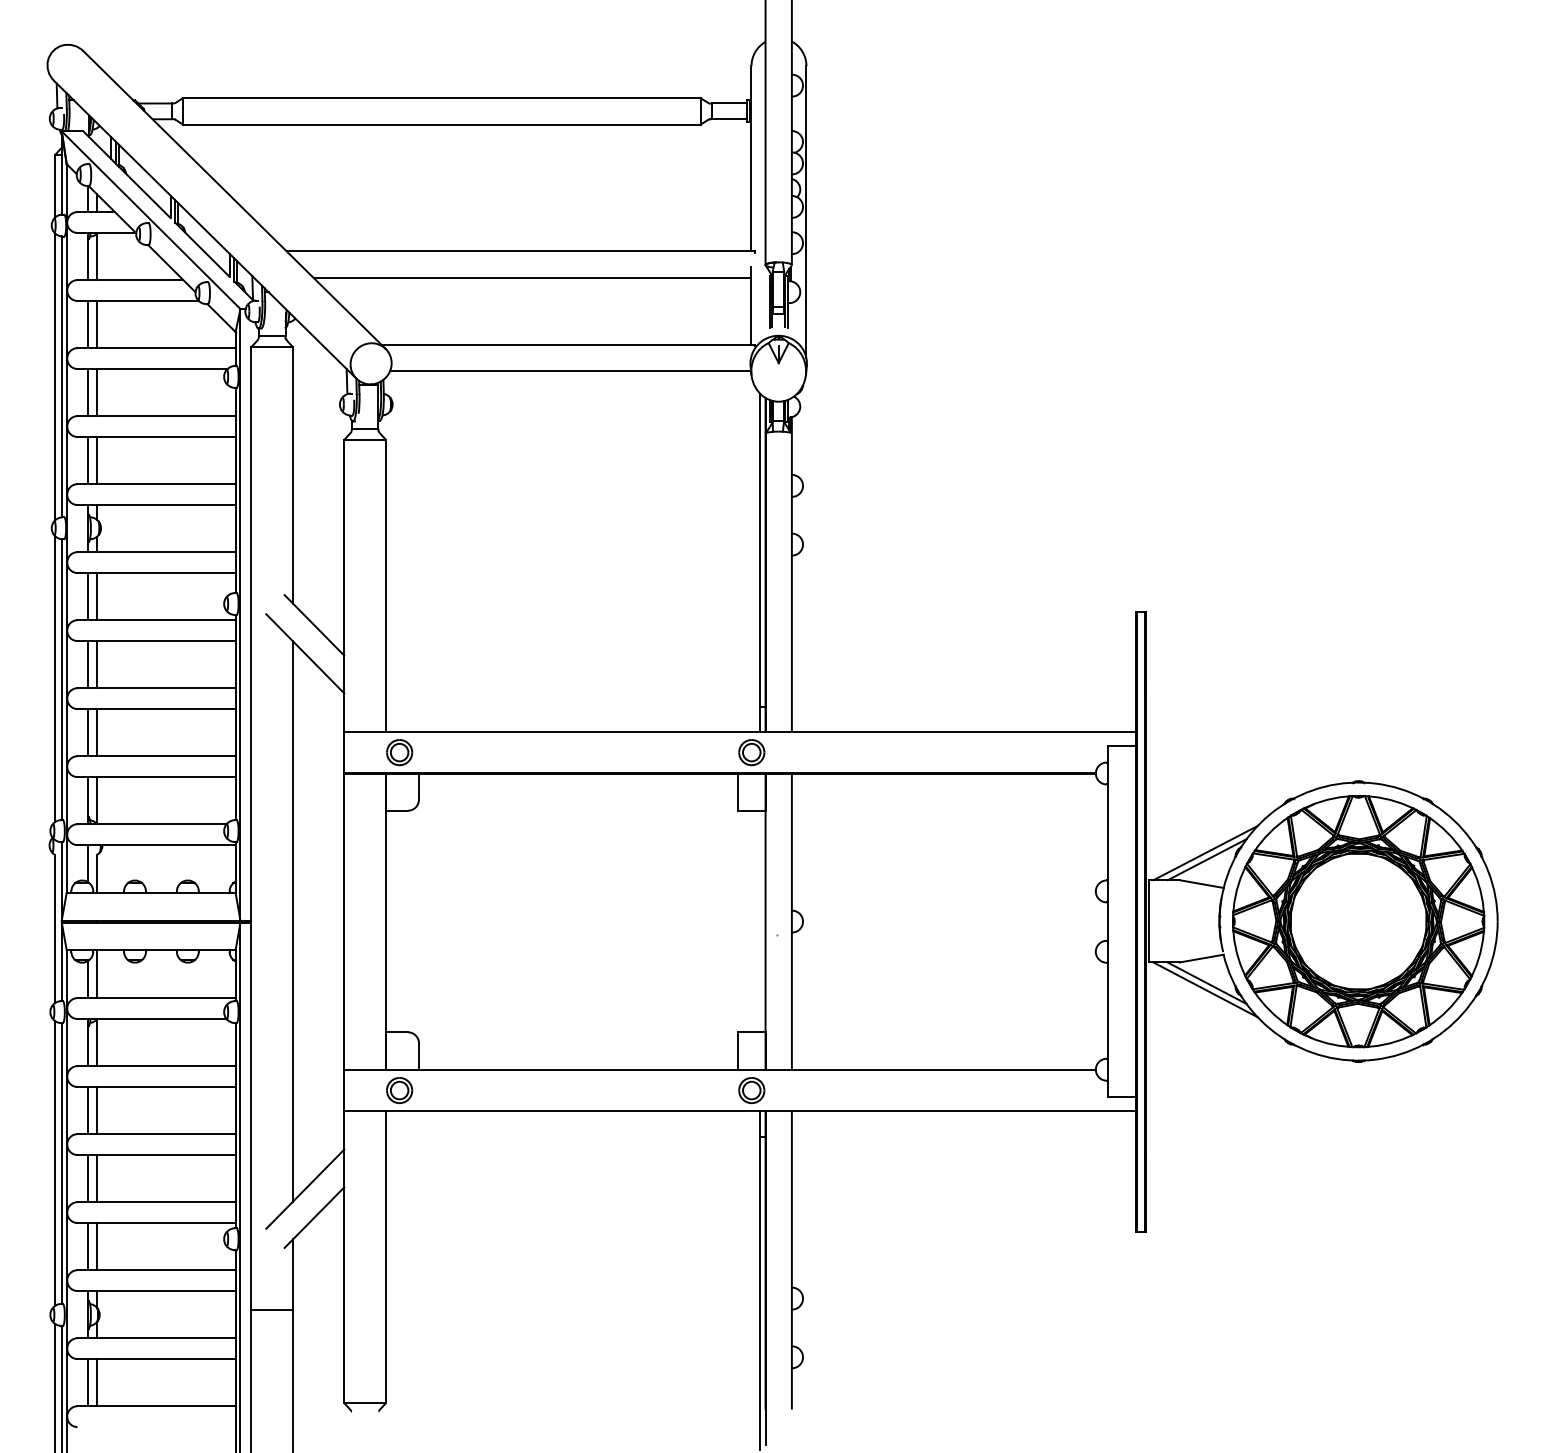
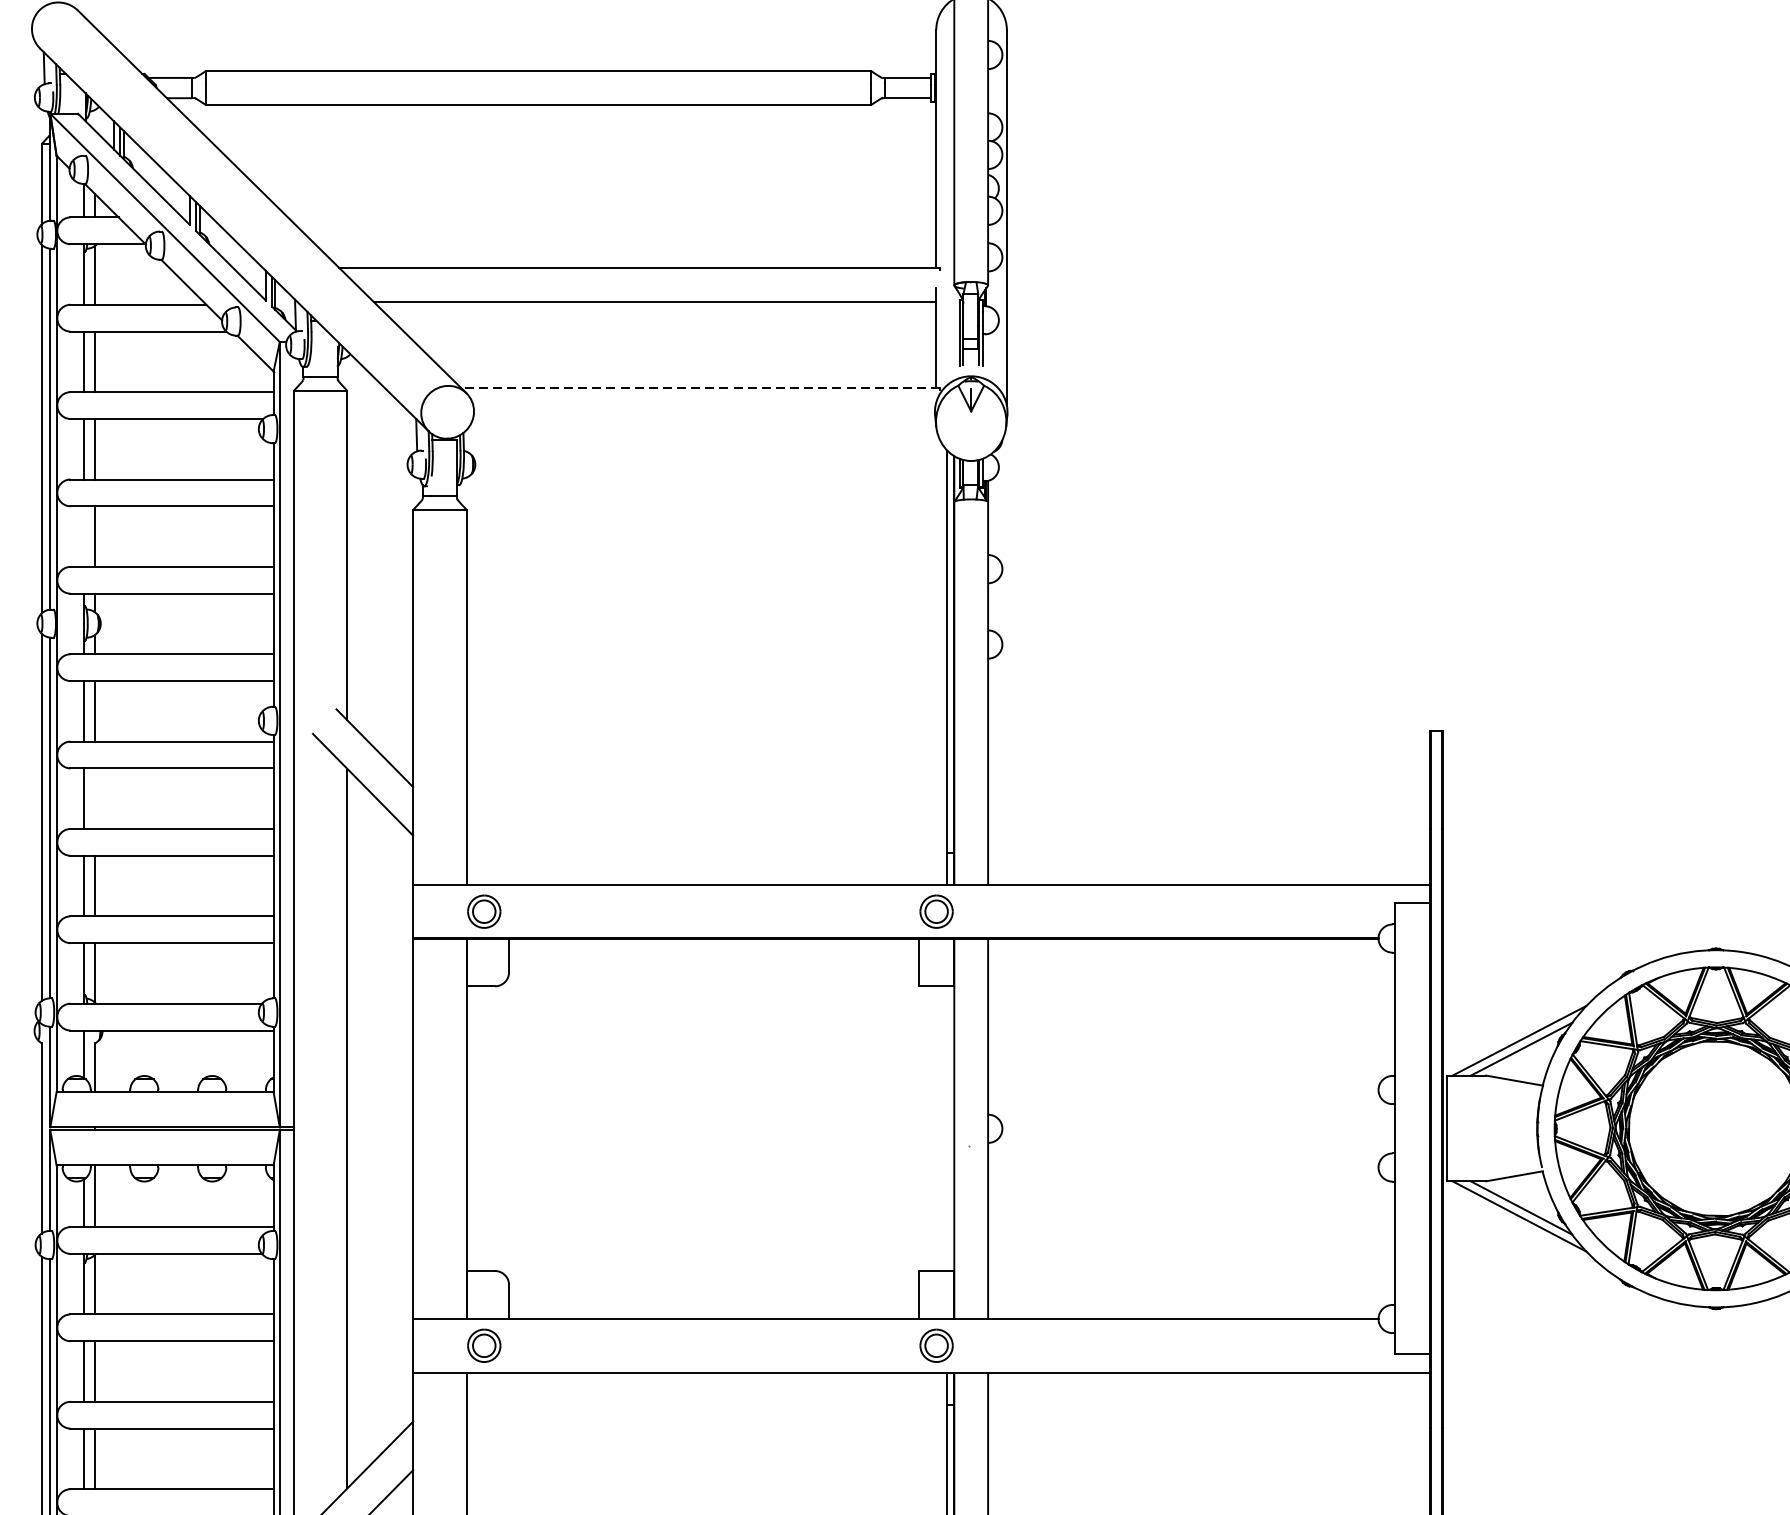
line: (568, 344) -> (701, 387), solid -> dashed
line: (570, 371) -> (703, 422), removed
line: (88, 460) -> (84, 536), removed
line: (96, 664) -> (94, 798), removed

